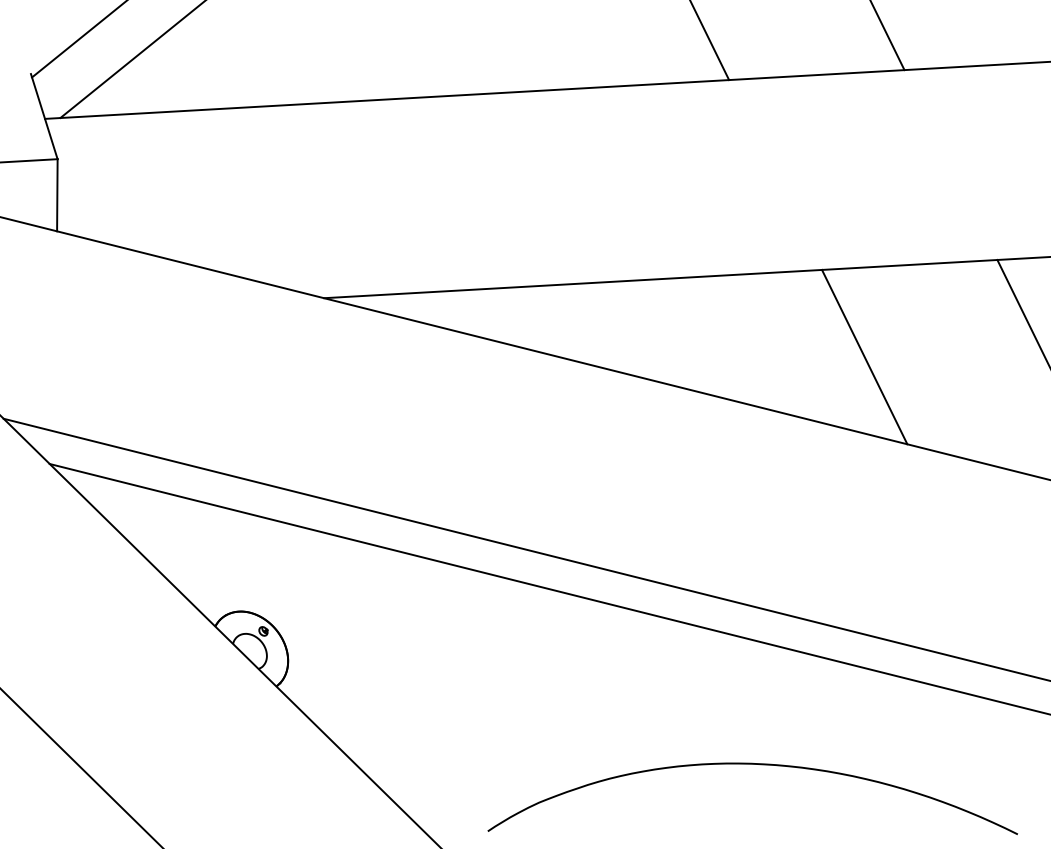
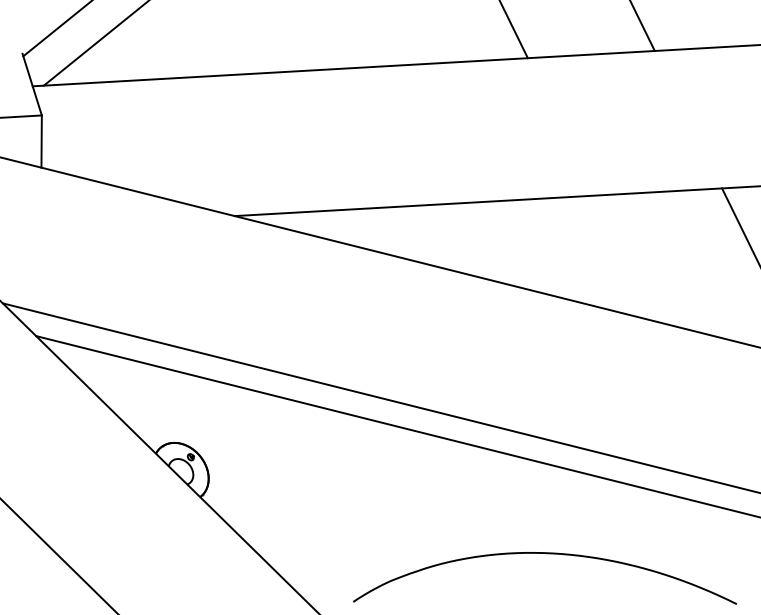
line: (864, 356) -> (625, 258), removed

